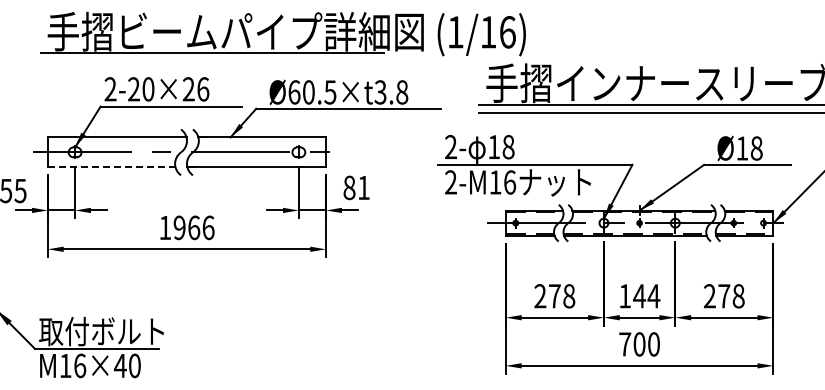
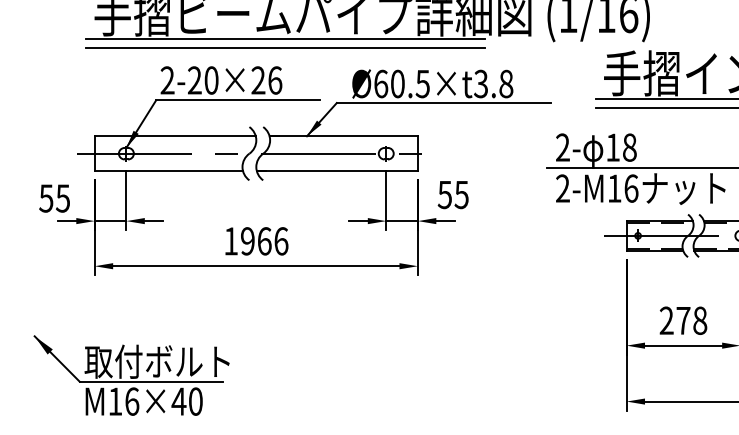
line: (212, 61) -> (285, 48), added
line: (111, 167) -> (168, 171), dashed -> solid
text: (356, 187) -> (453, 194), 81 -> 55

